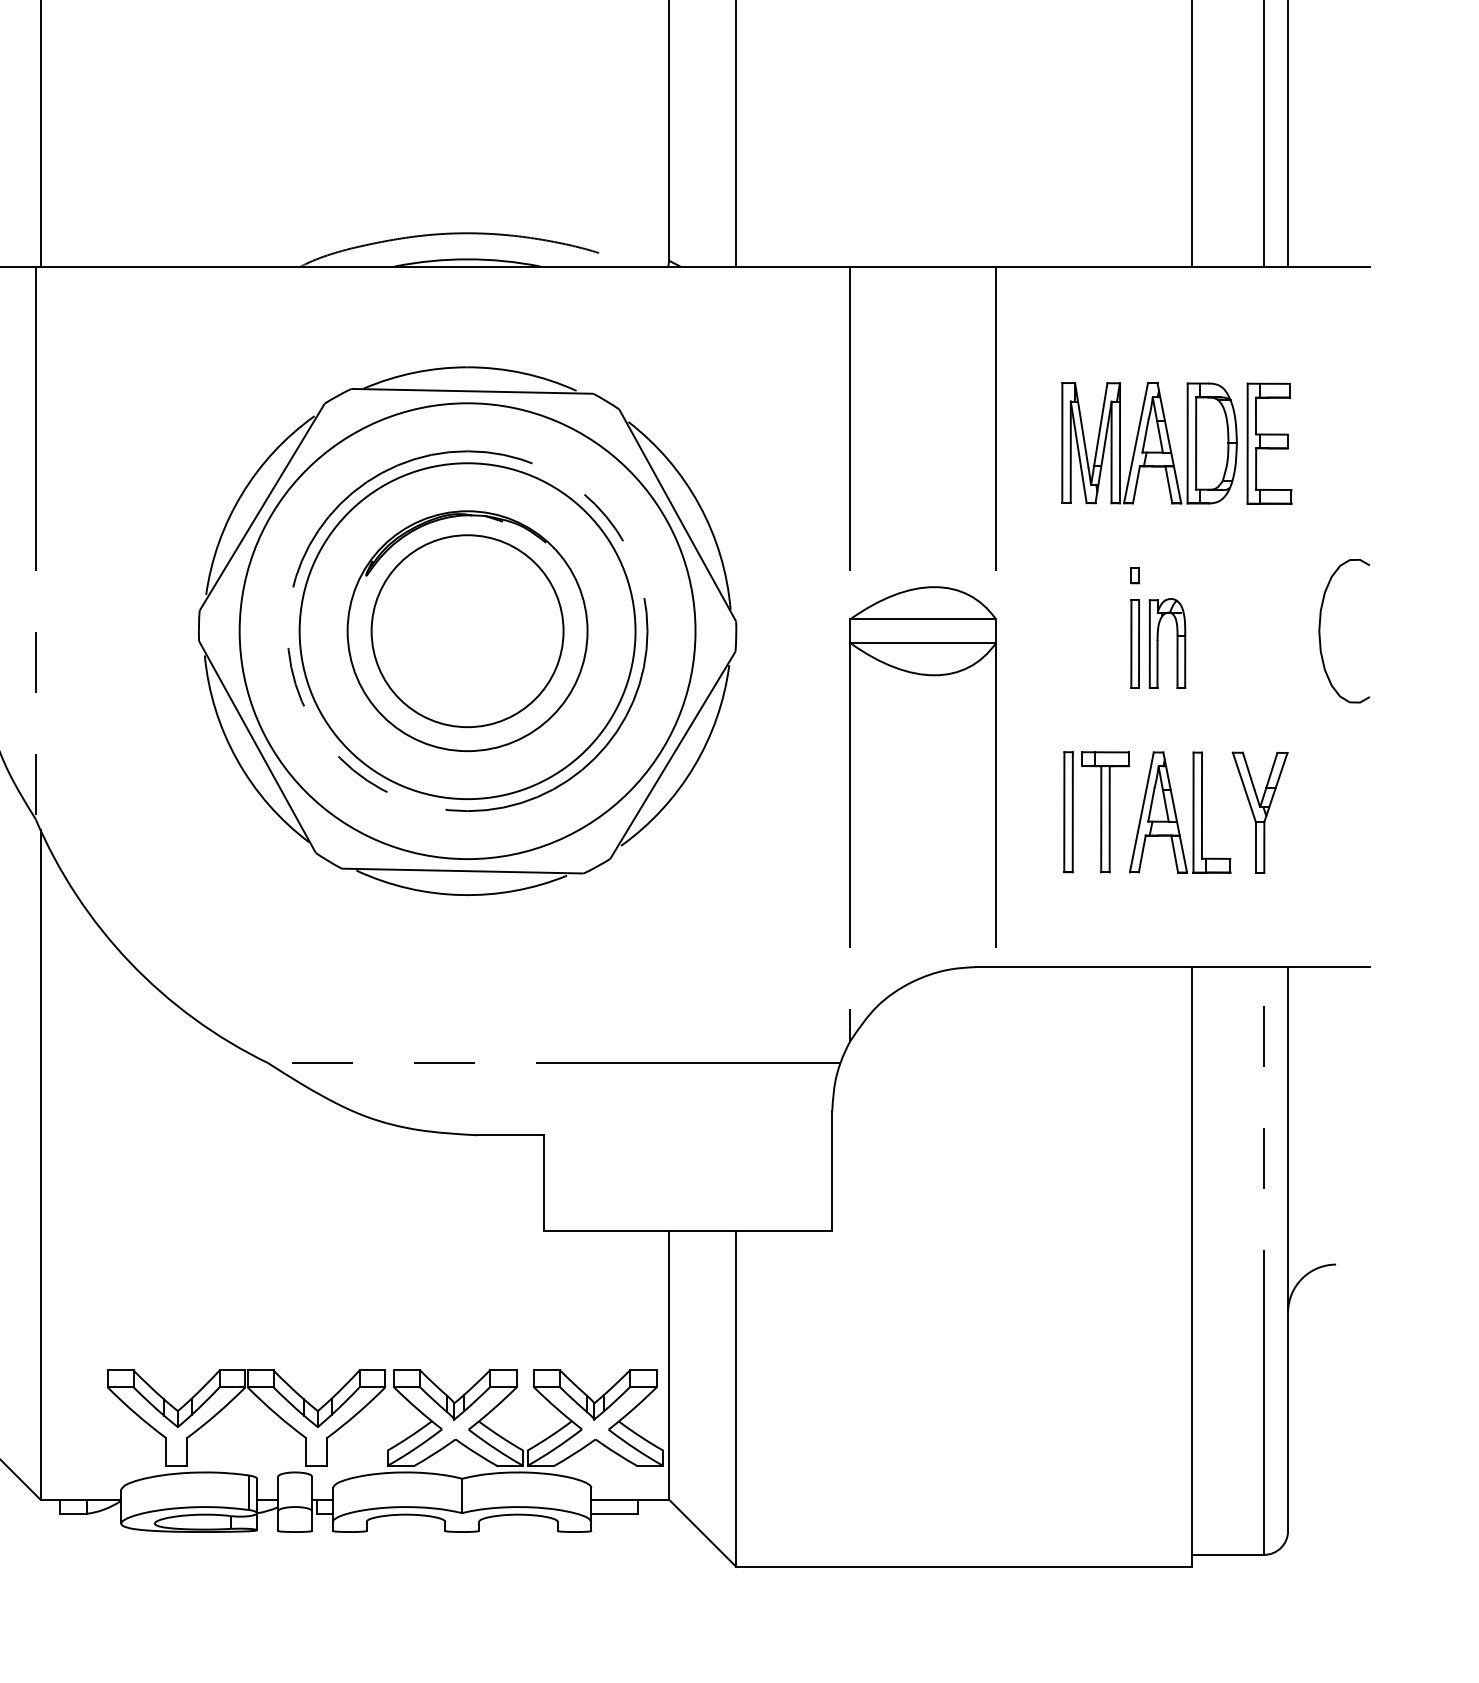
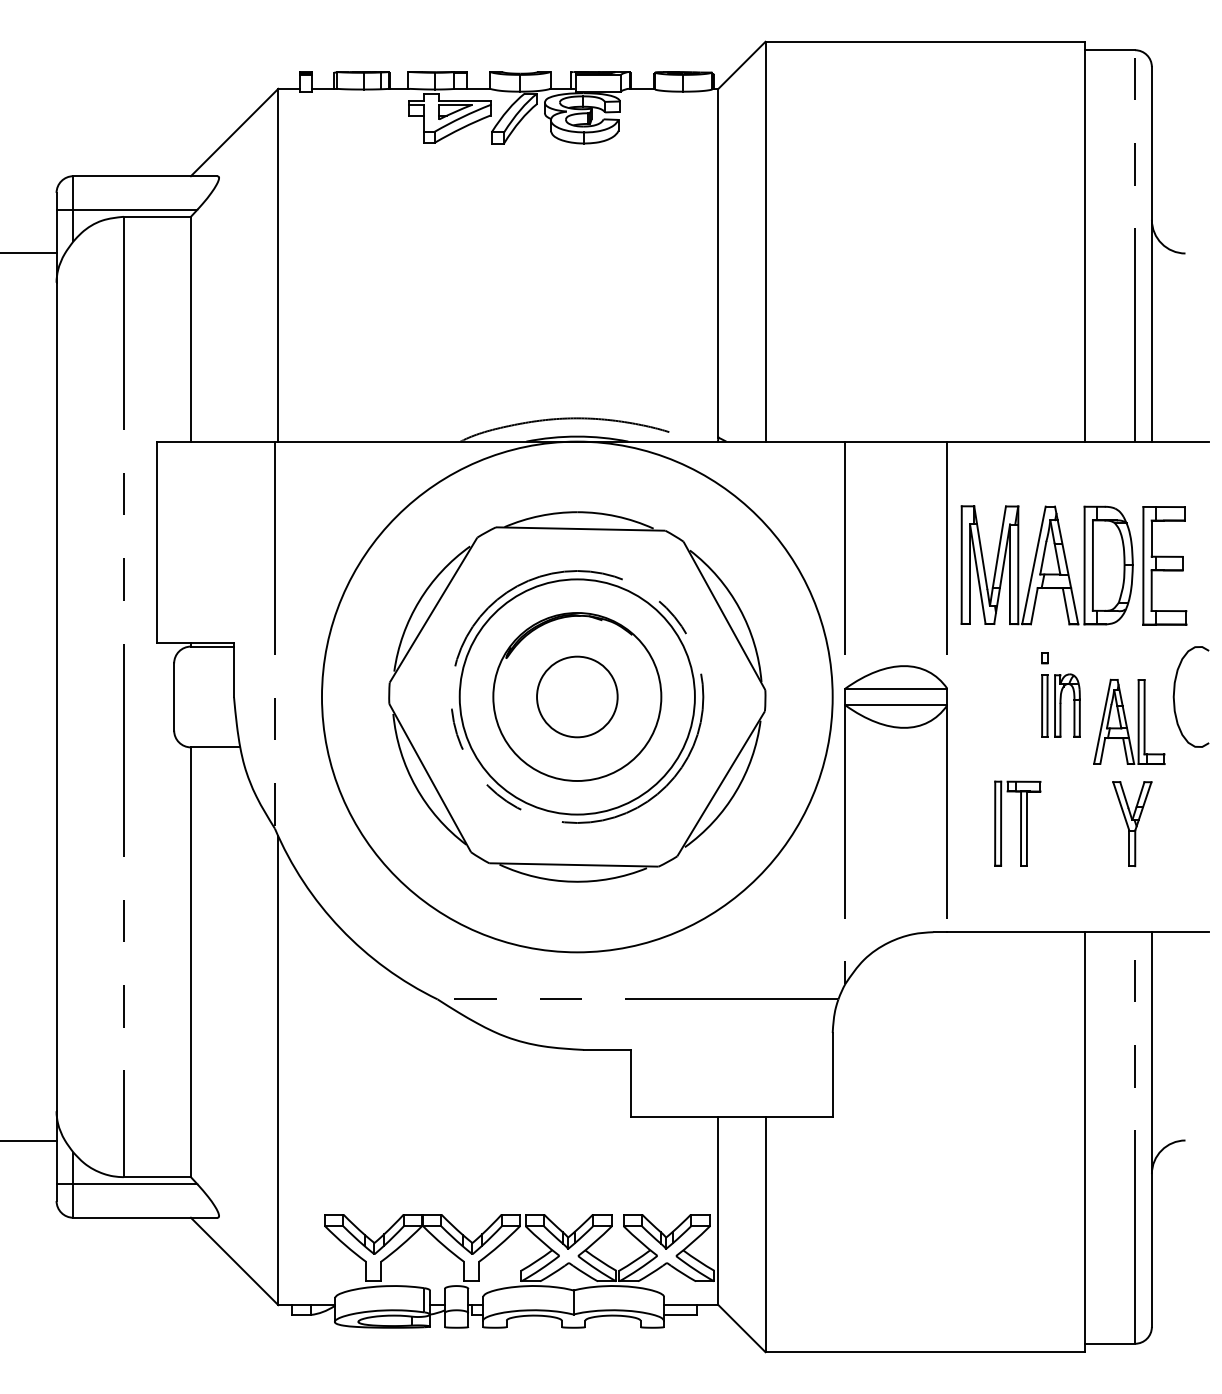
part: (1176, 443) -> (1073, 565), size x1.4
circle: (466, 630) -> (576, 696), size x1.6
circle: (467, 630) -> (577, 696), size x0.6
part: (1180, 811) -> (1129, 721), moved

